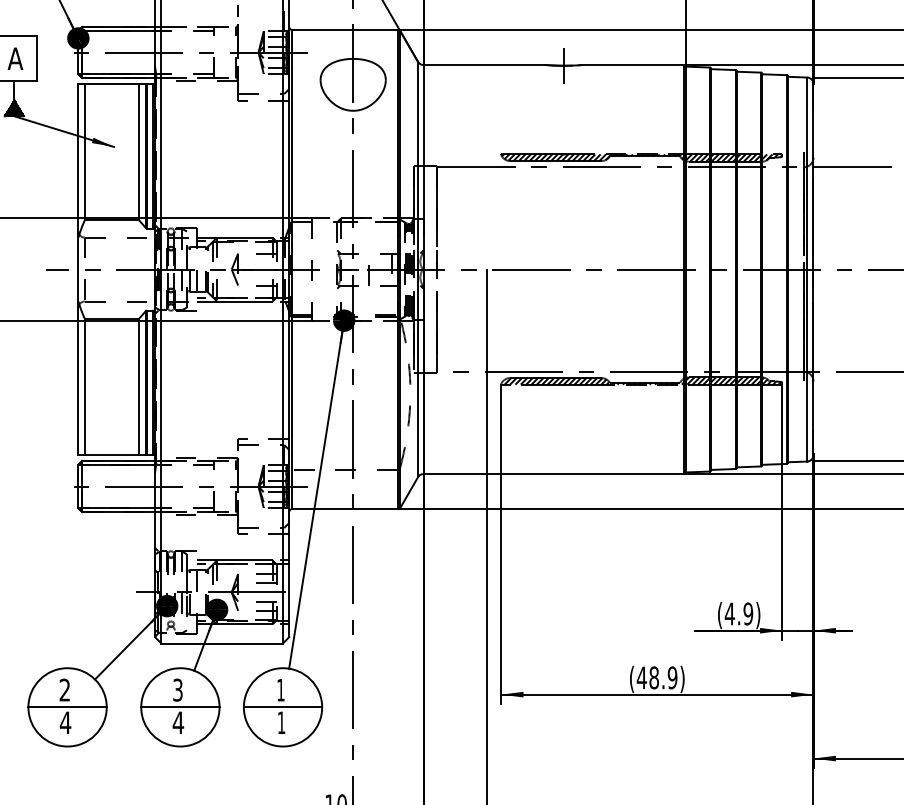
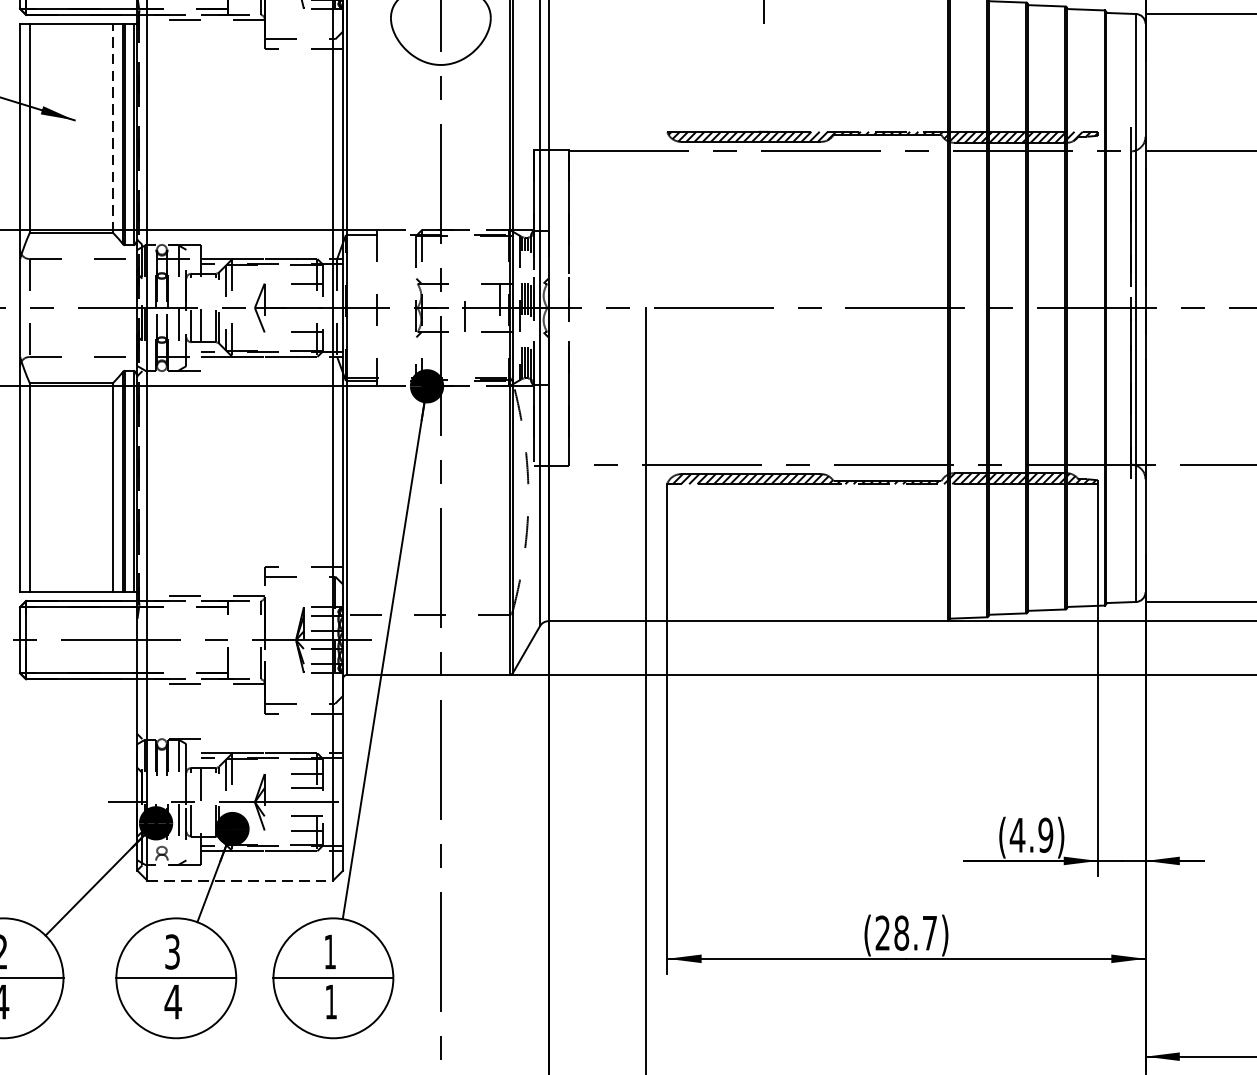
line: (139, 151) -> (113, 127), solid -> dashed
line: (222, 643) -> (240, 880), solid -> dashed
text: (656, 677) -> (905, 932), (48.9) -> (28.7)

